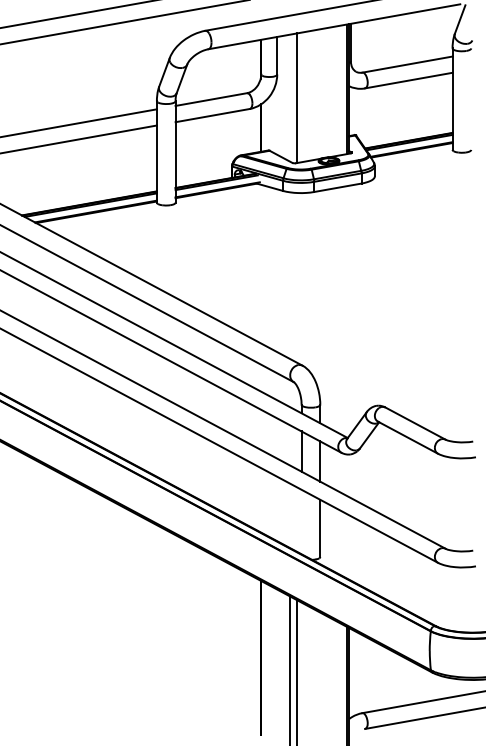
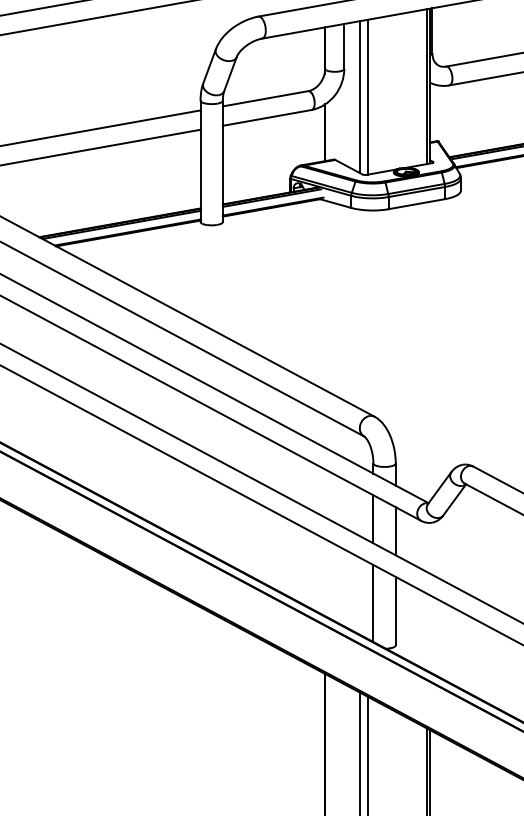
line: (289, 97) -> (358, 96), added
line: (301, 521) -> (373, 602), added

